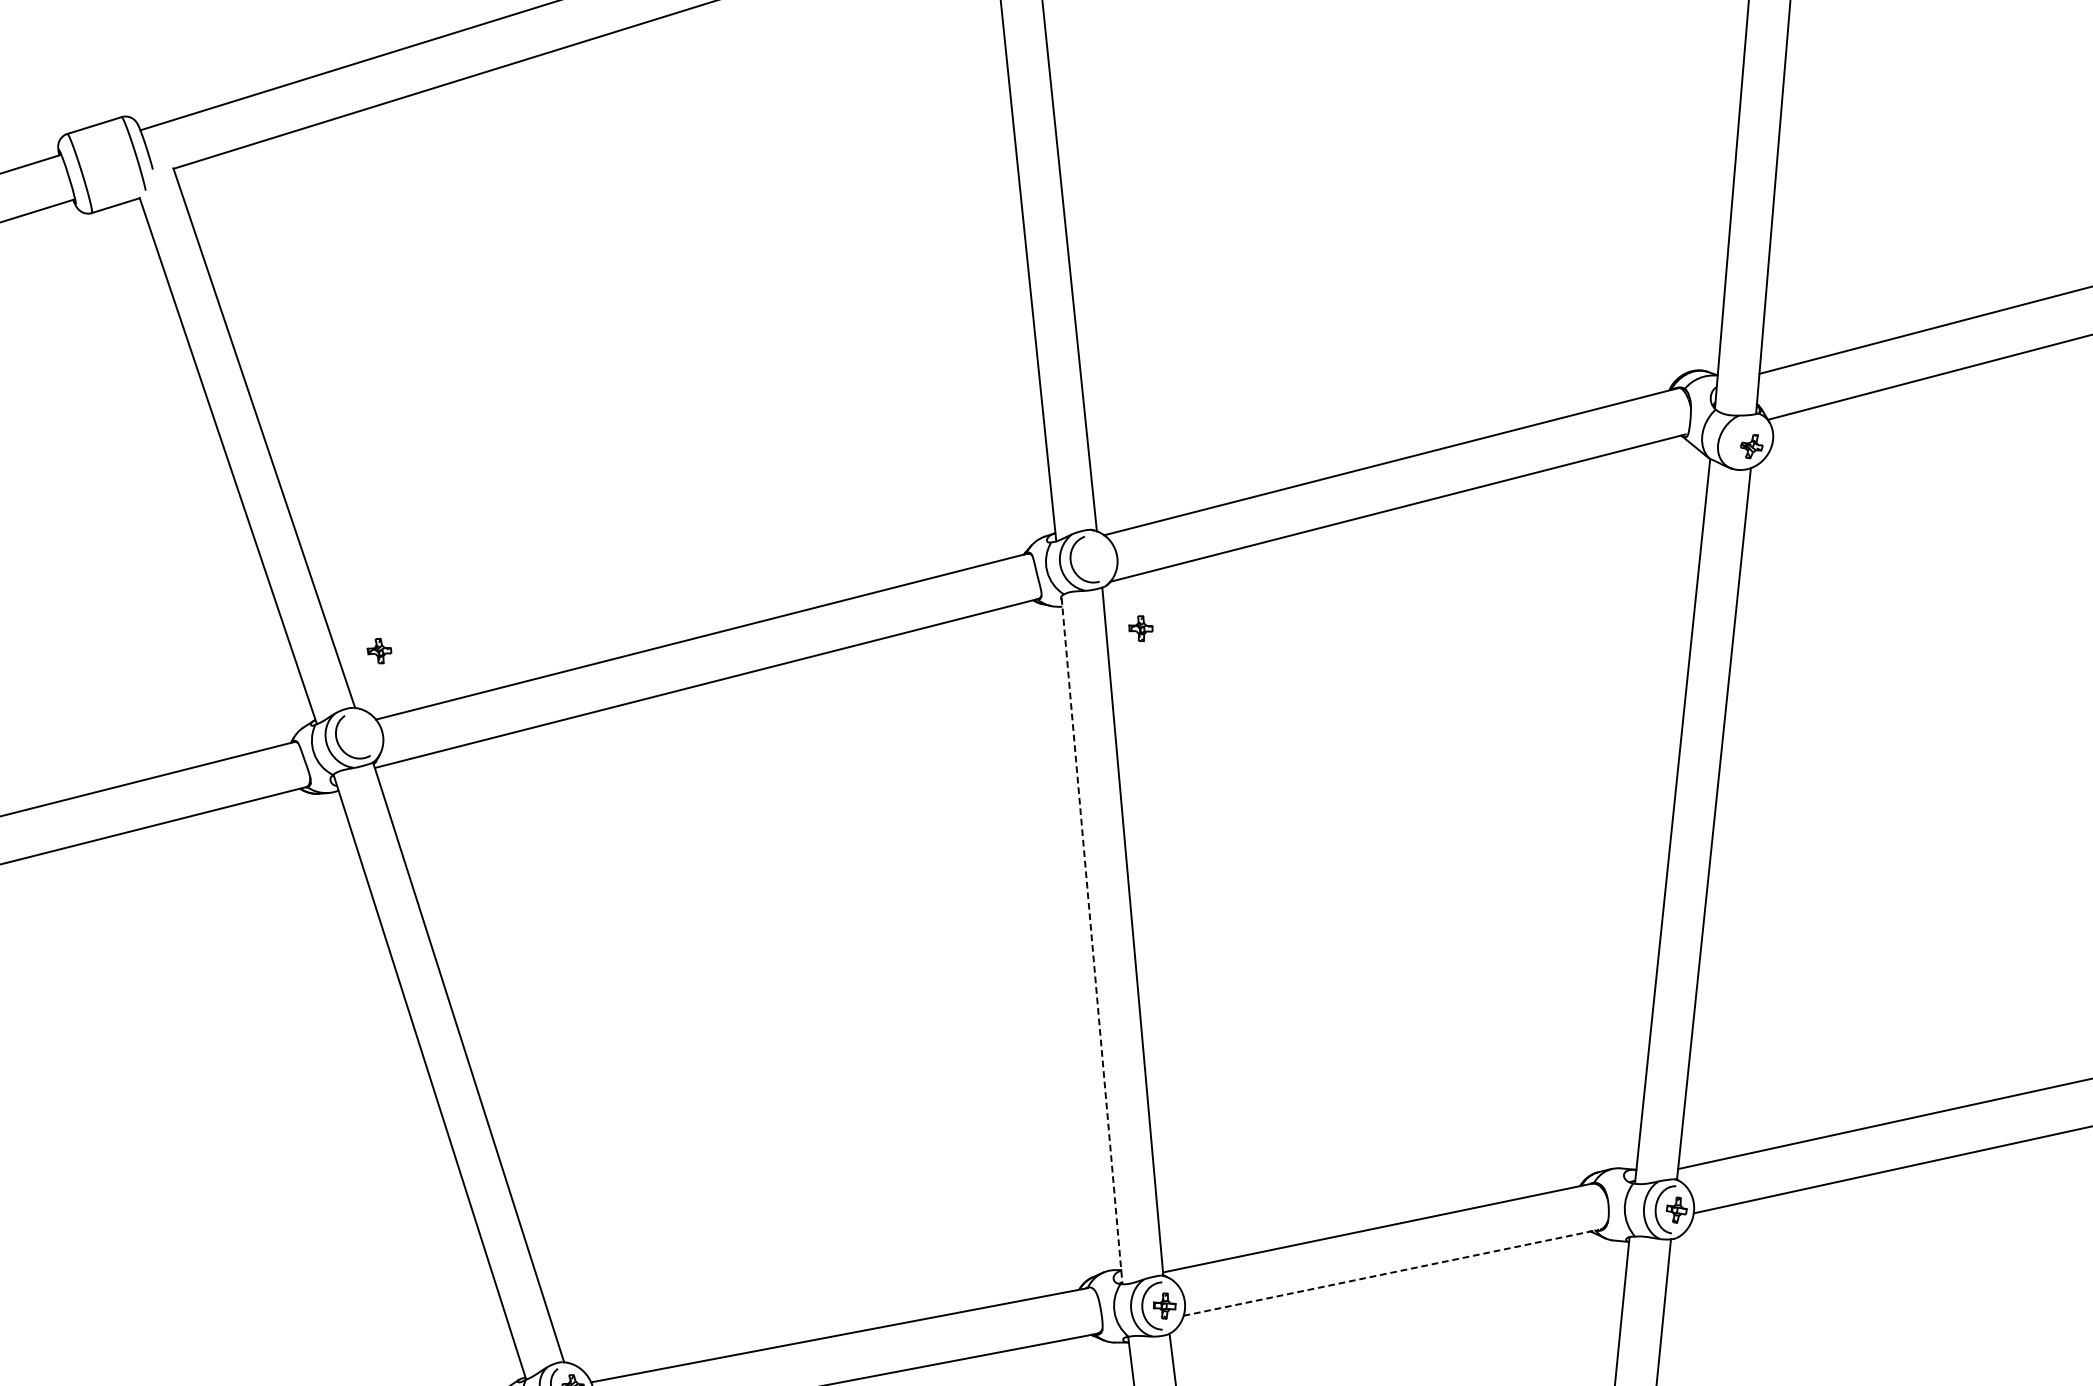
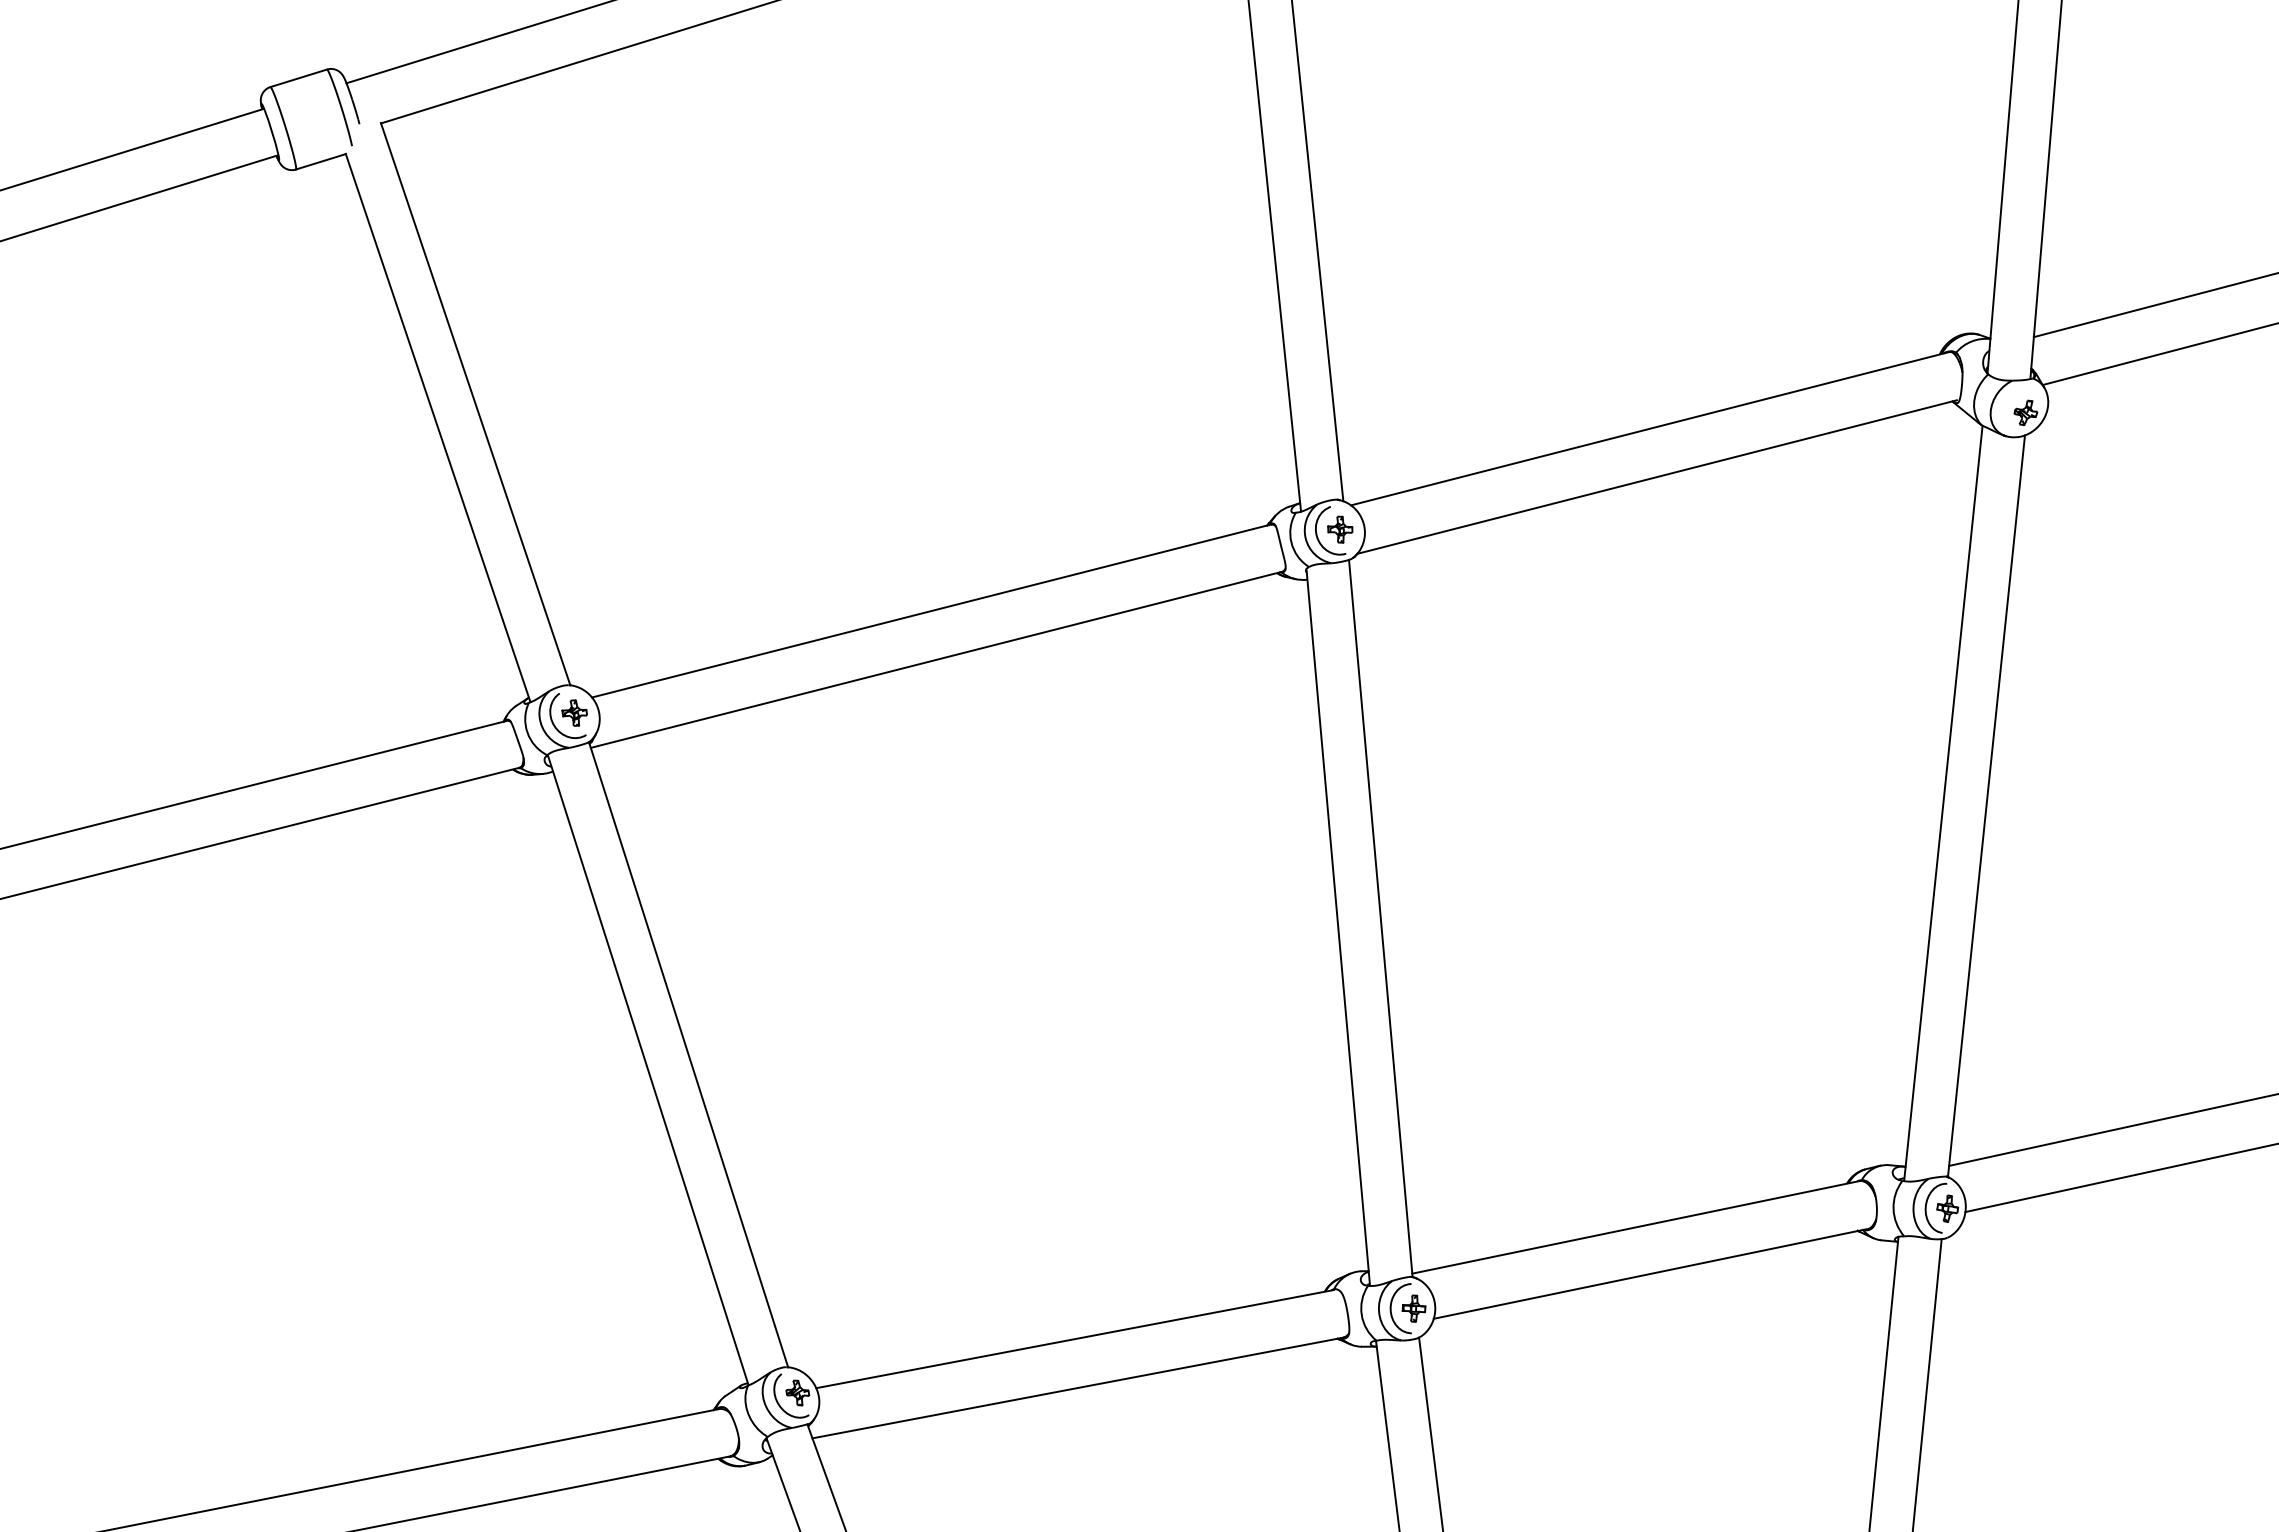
part: (1141, 628) -> (1340, 529), moved
part: (379, 650) -> (574, 712), moved
line: (1092, 941) -> (1338, 928), dashed -> solid
line: (1391, 1272) -> (1650, 1273), dashed -> solid

